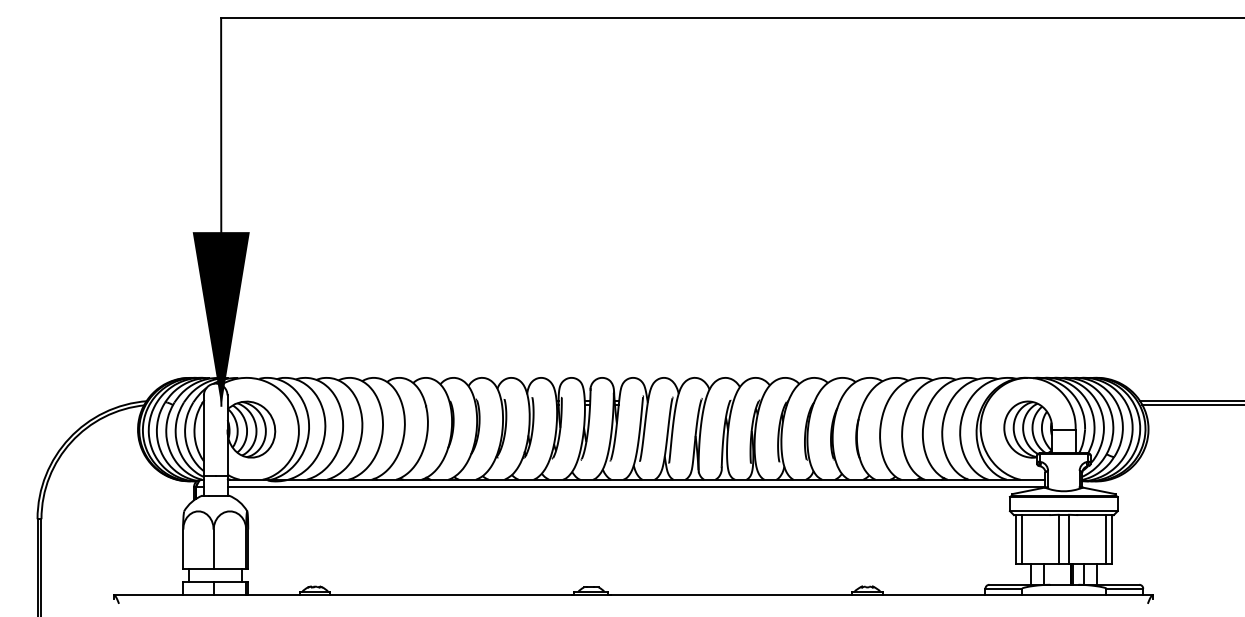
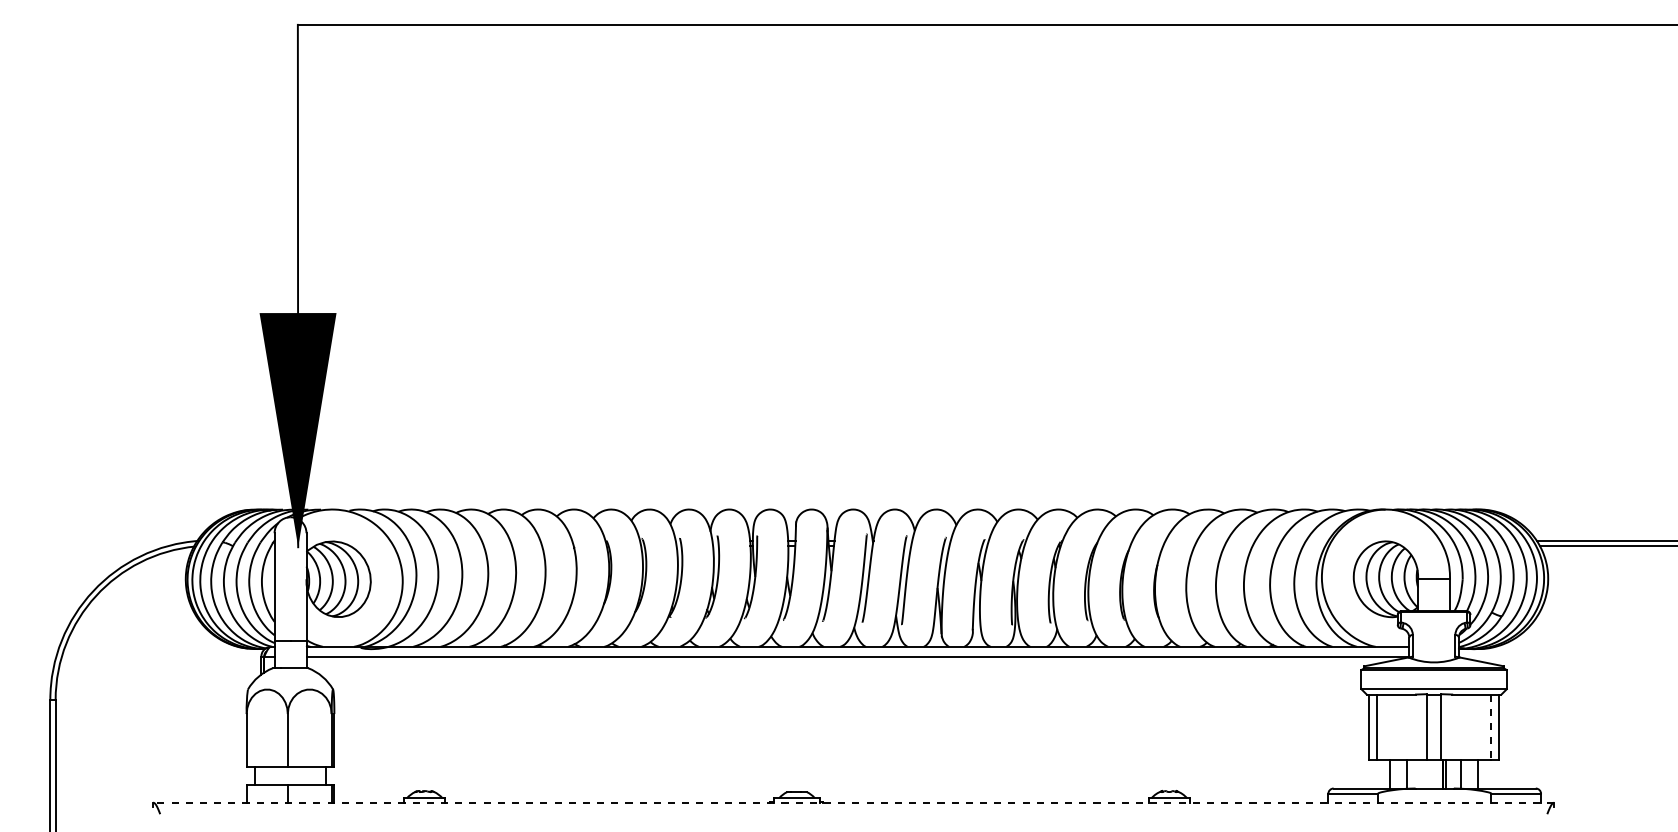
line: (1105, 539) -> (1490, 727), solid -> dashed
line: (633, 595) -> (853, 802), solid -> dashed

